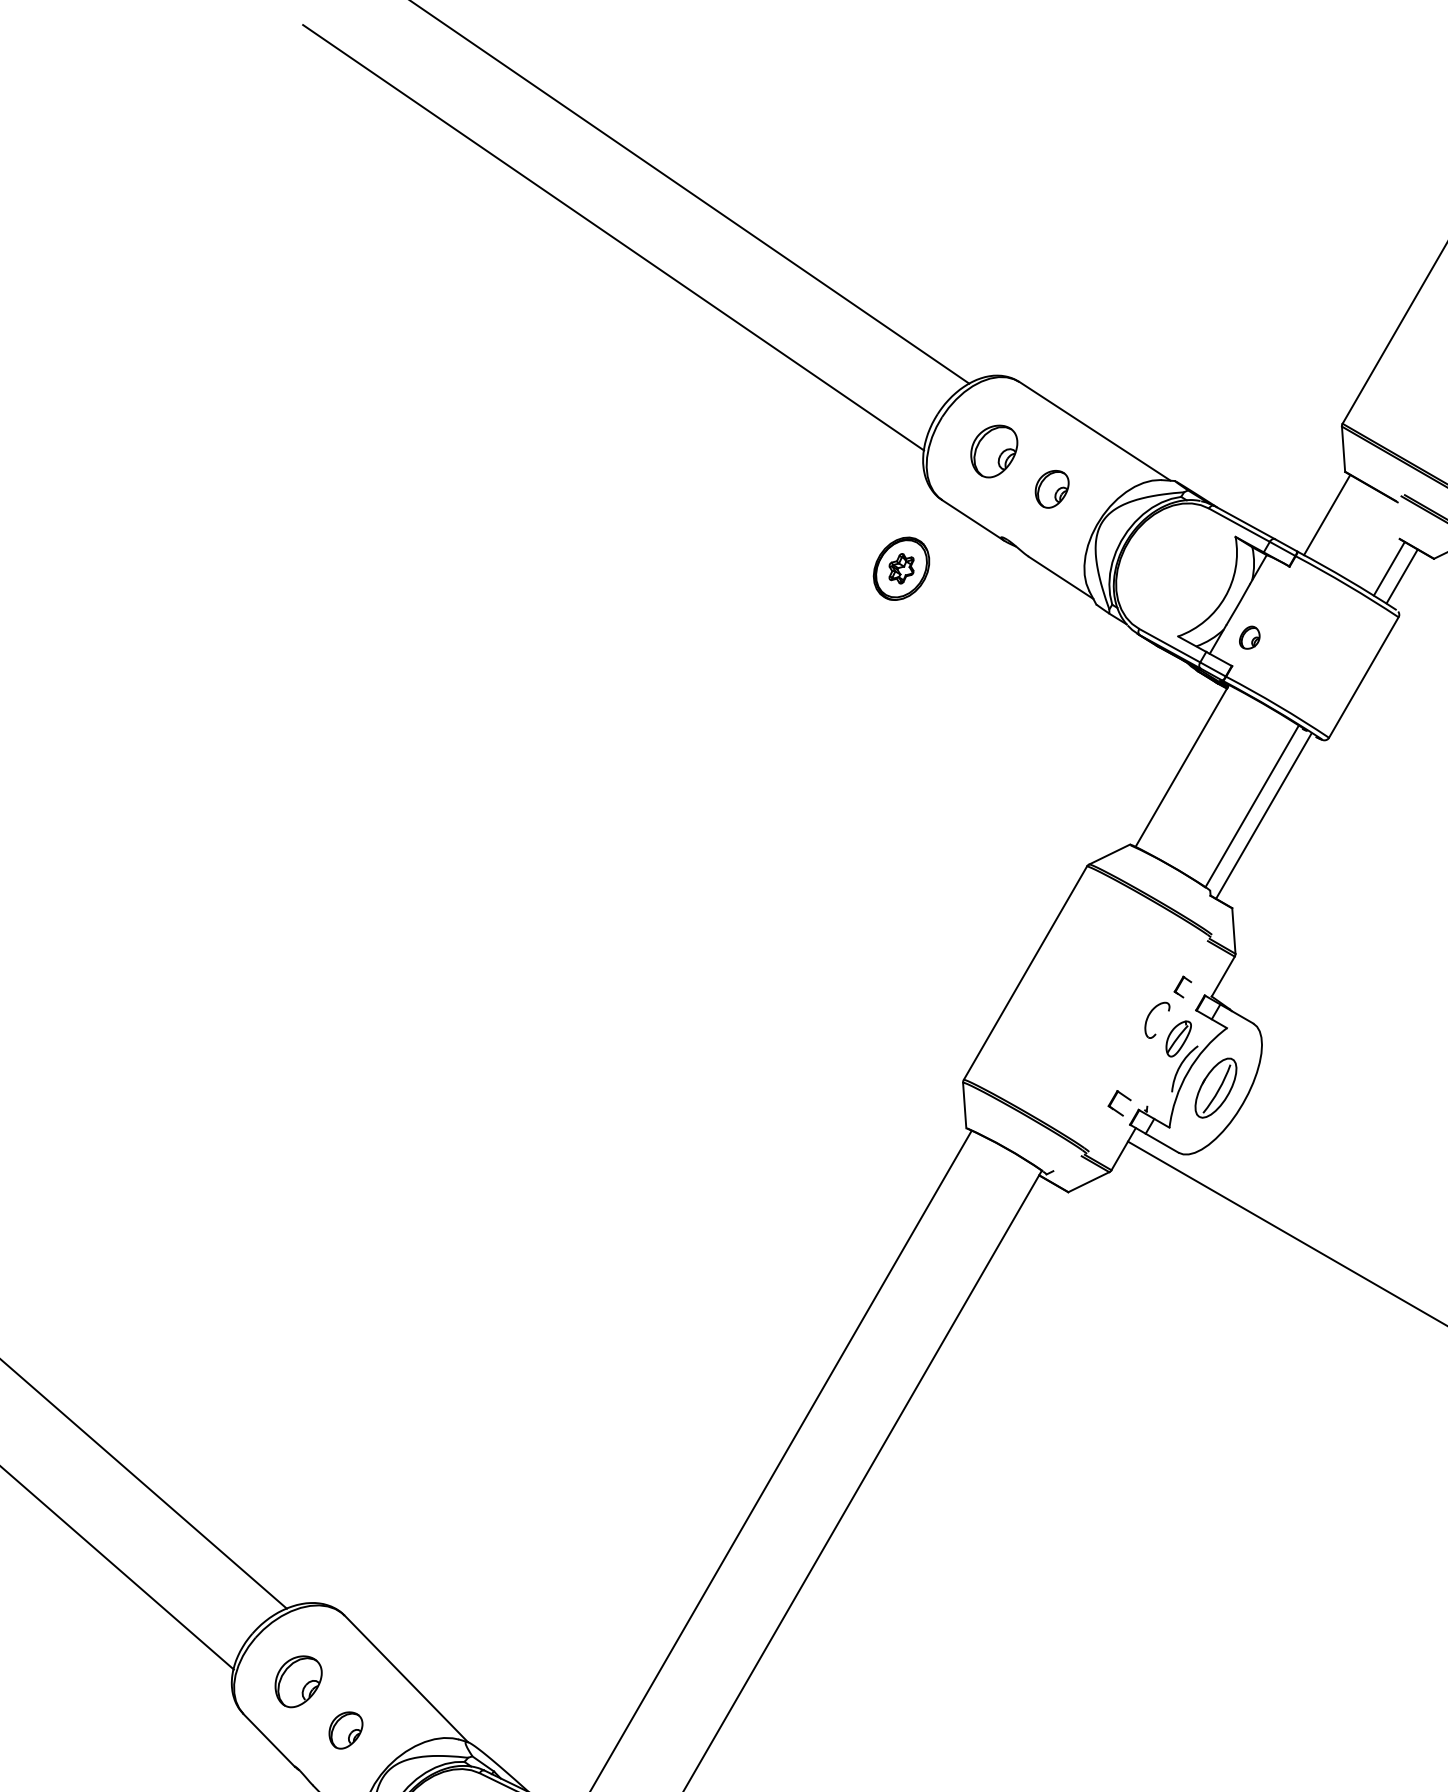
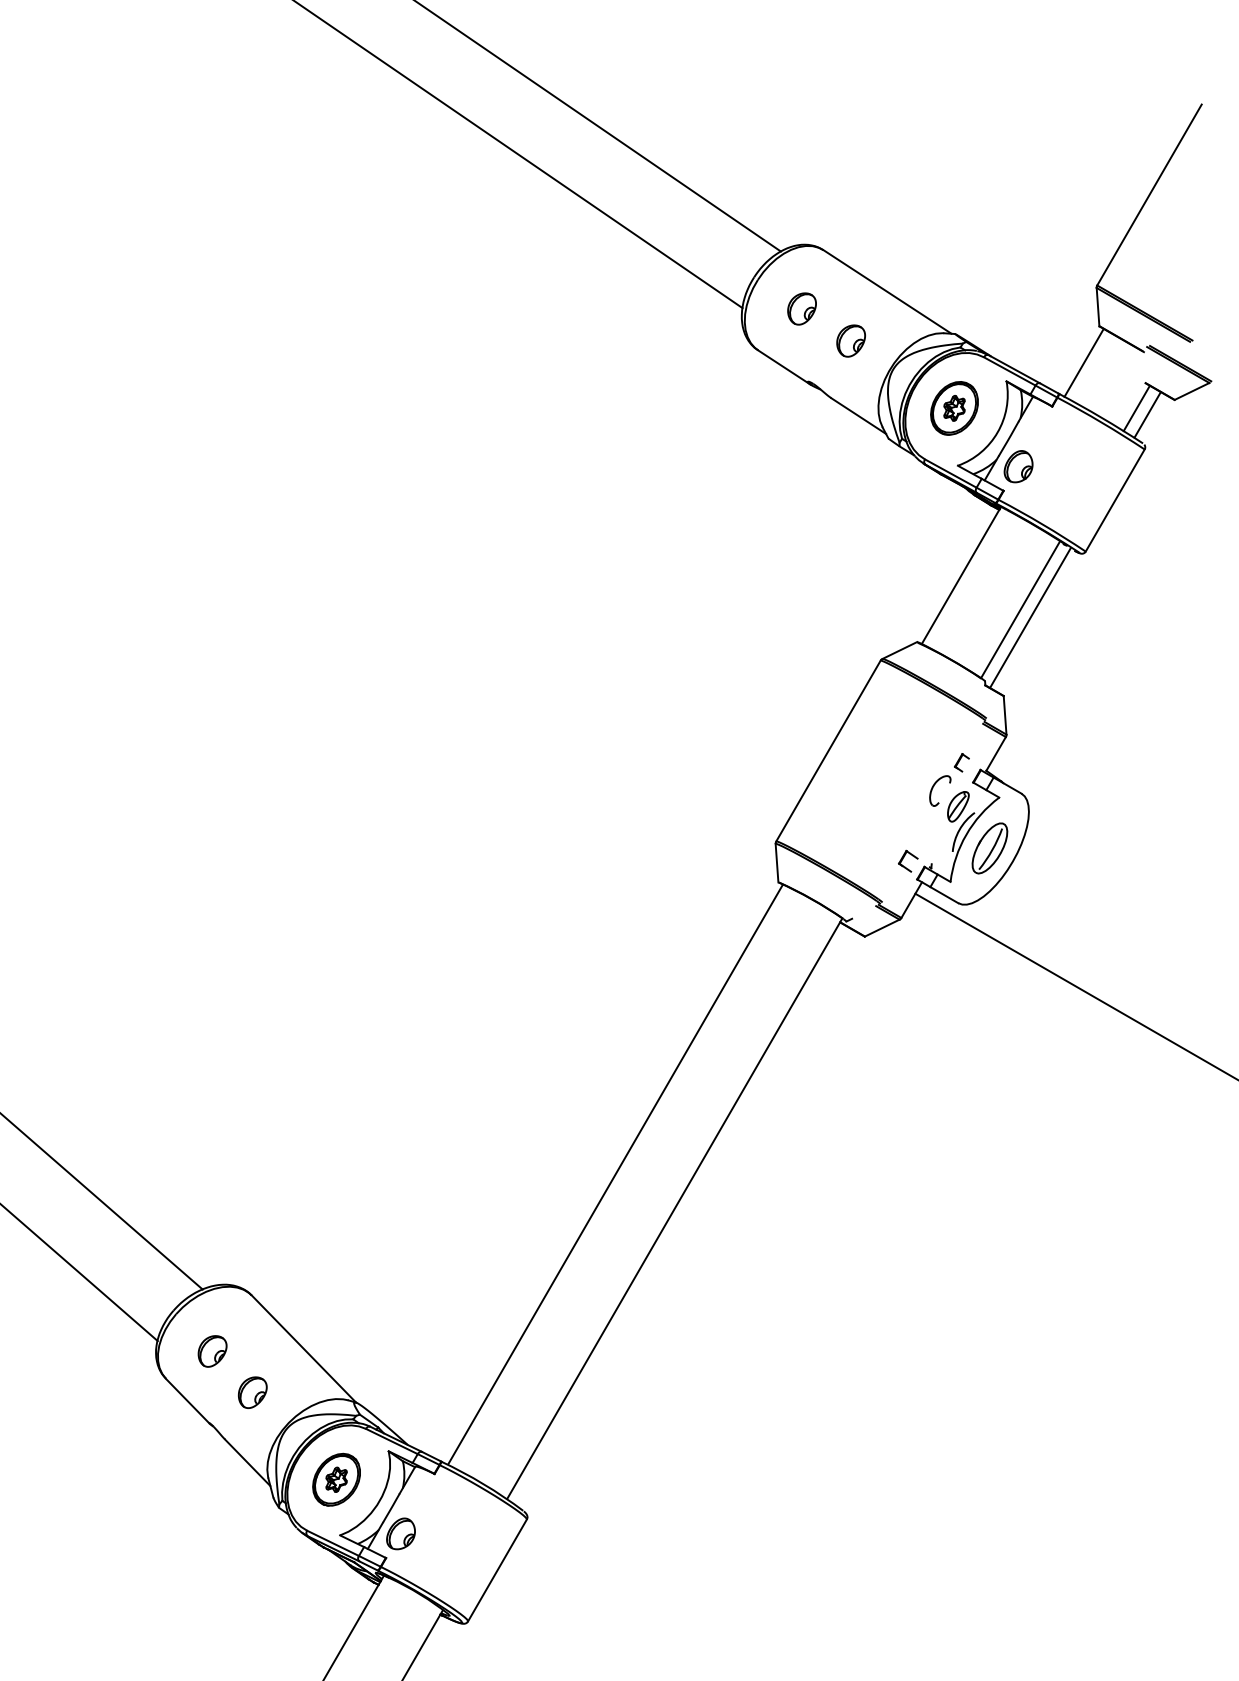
part: (993, 450) -> (801, 308), size x0.71
part: (901, 568) -> (954, 408), moved
part: (1249, 637) -> (1018, 466), size x1.67
part: (298, 1681) -> (212, 1351), size x0.71

